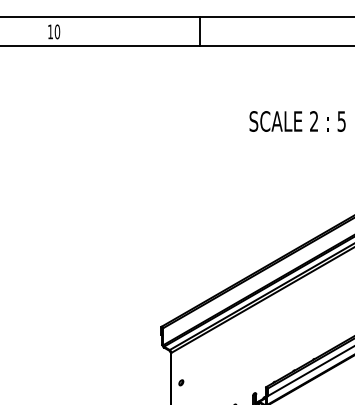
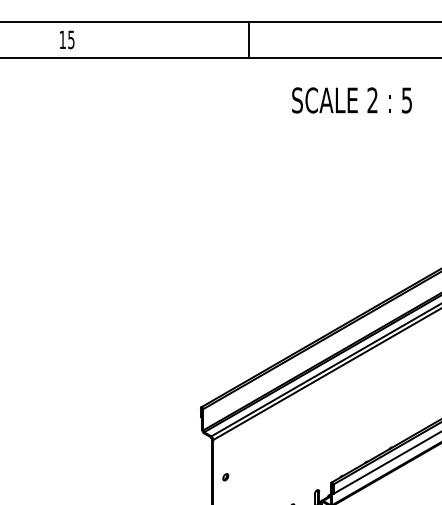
text: (57, 31) -> (71, 39), 10 -> 15
text: (297, 121) -> (351, 100), moved

